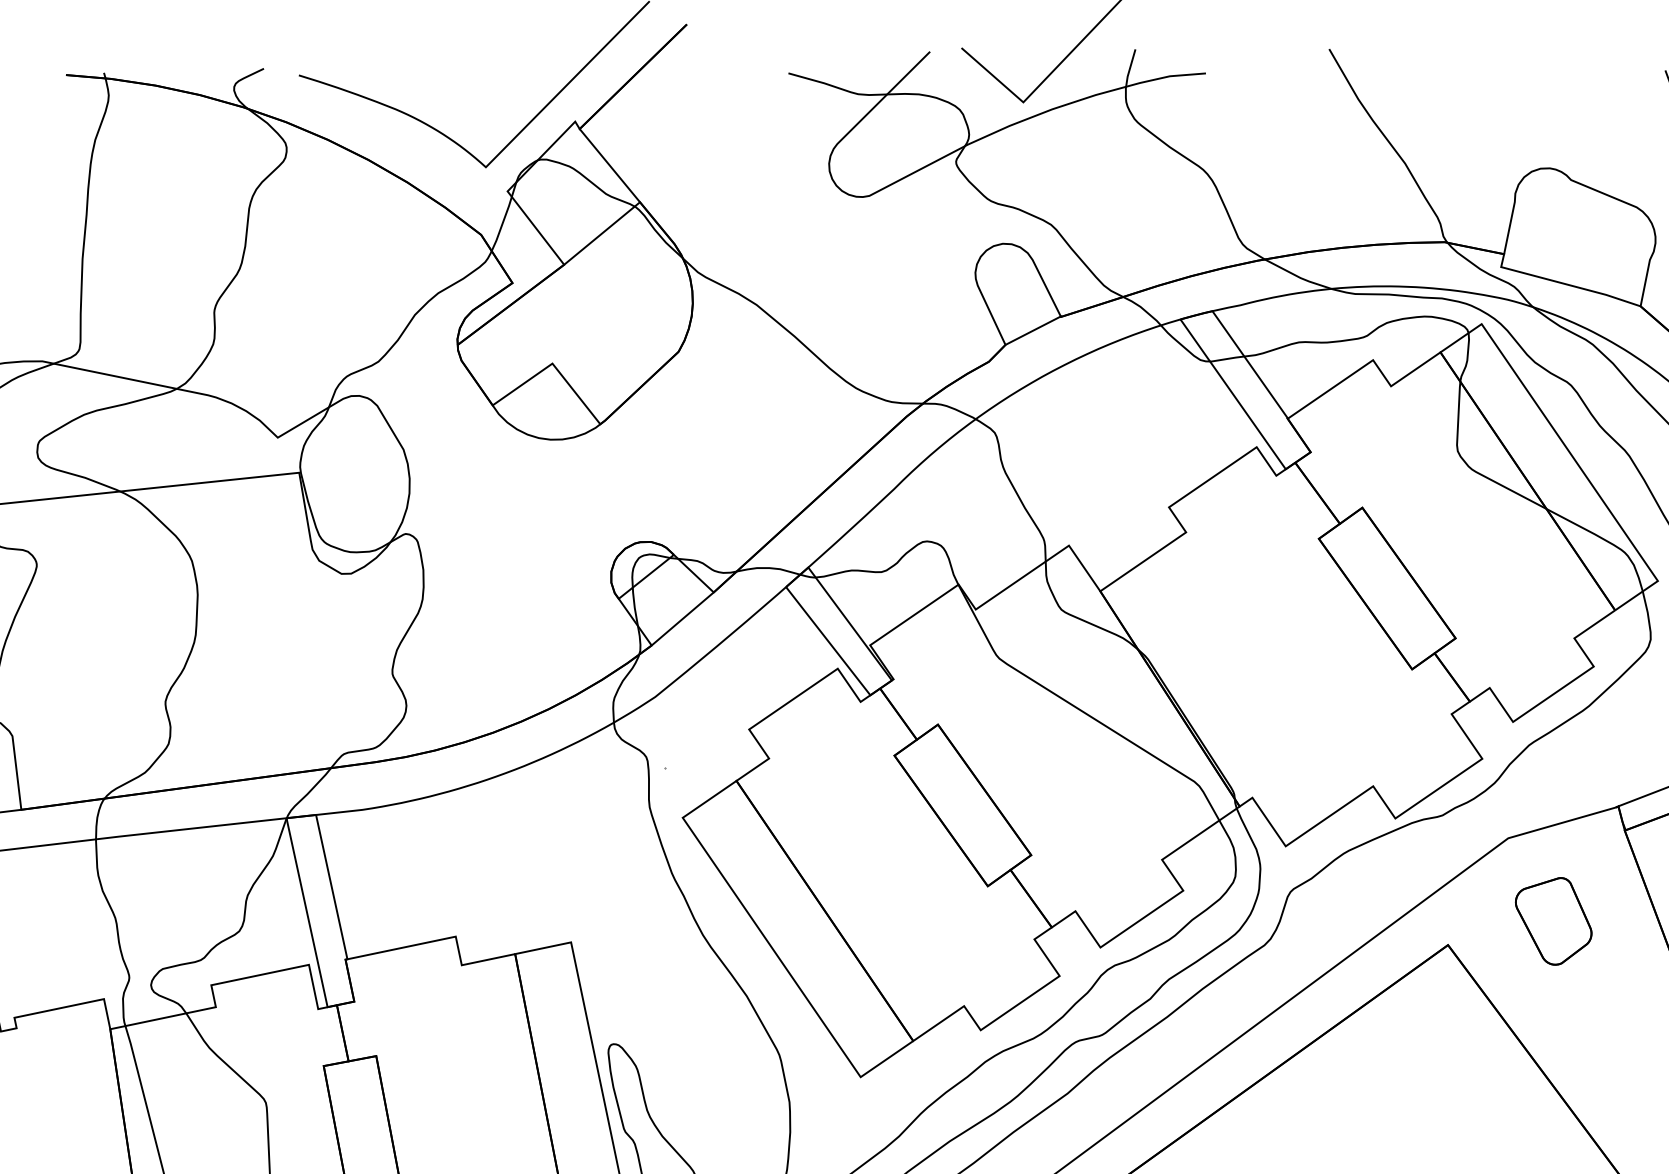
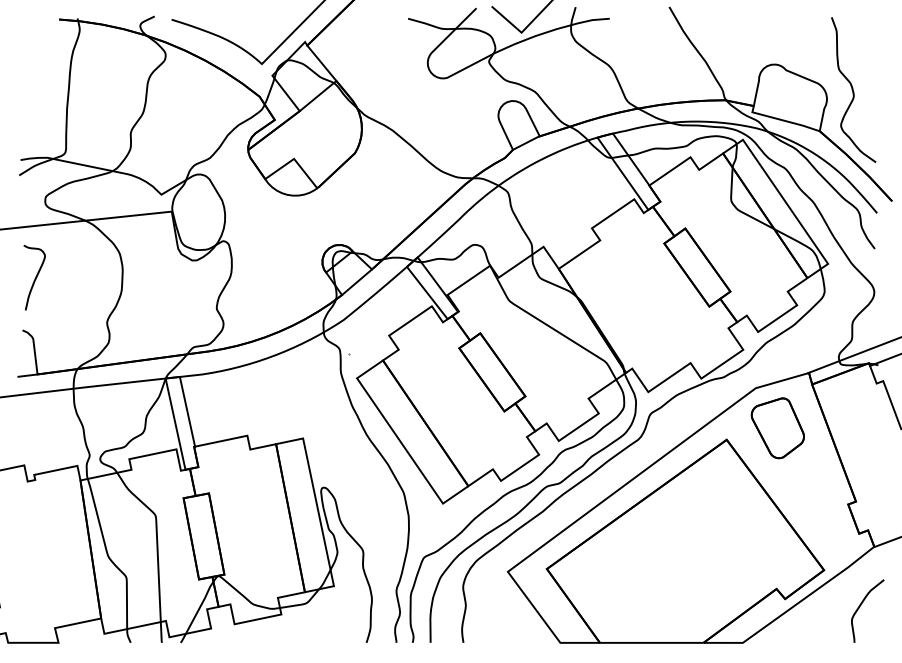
part: (1553, 921) -> (777, 428), size x1.43

